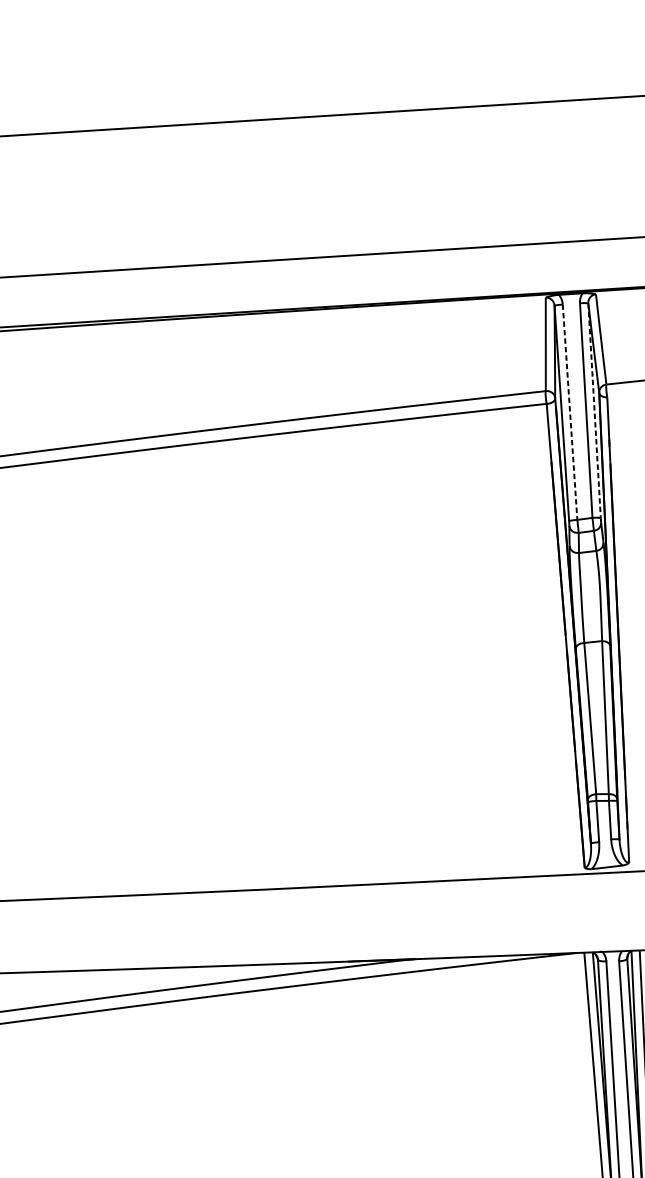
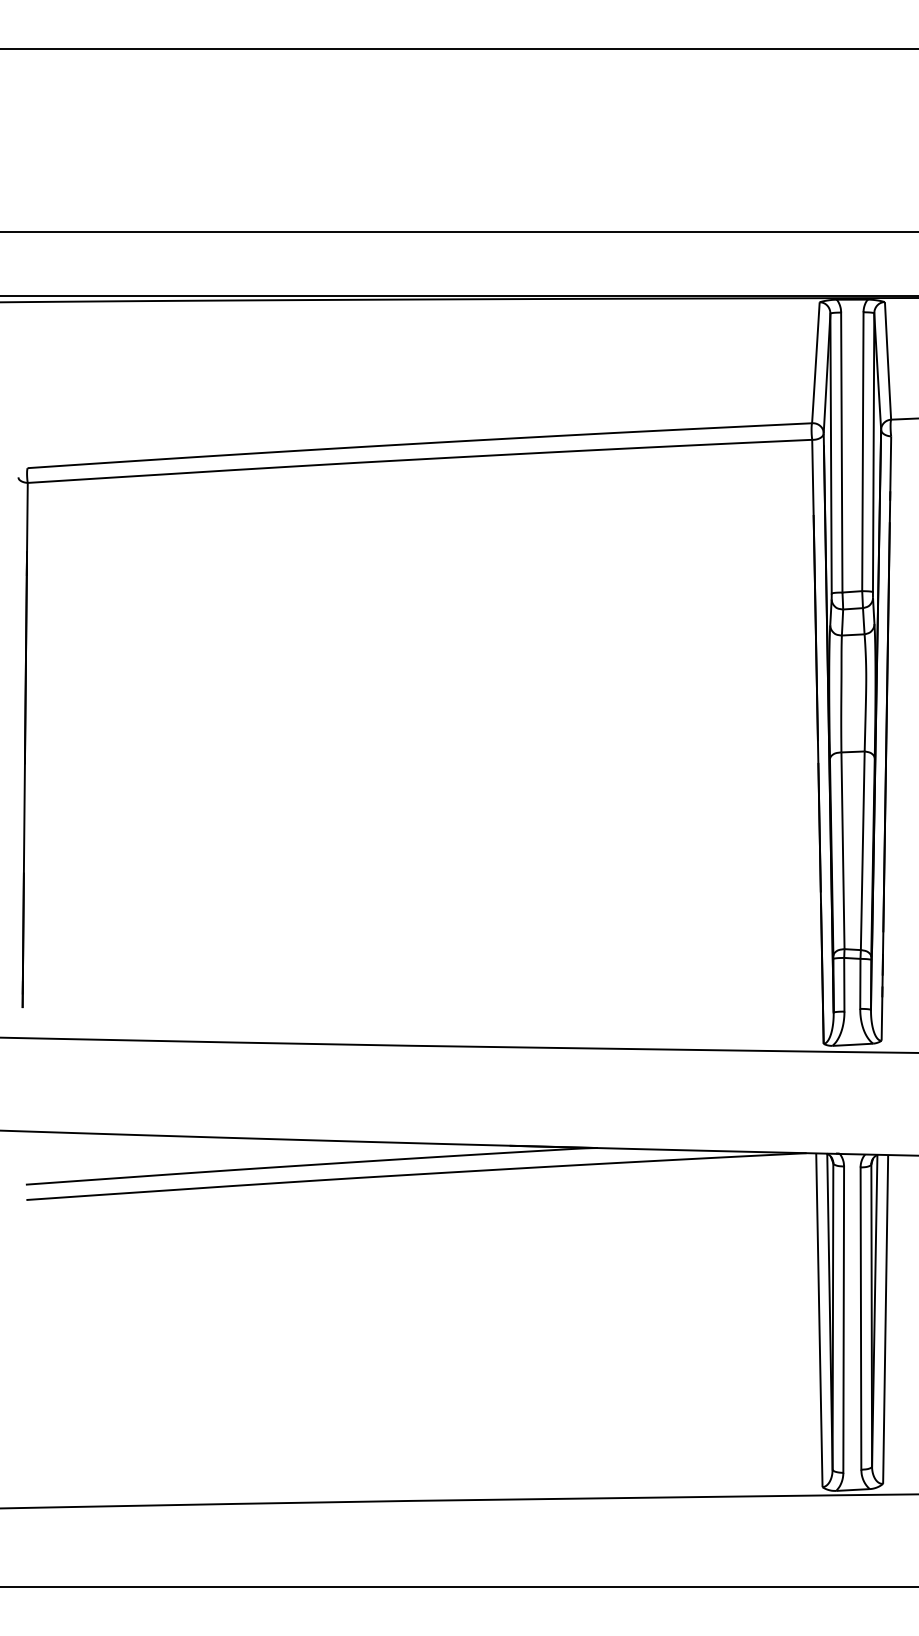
line: (594, 411) -> (873, 453), dashed -> solid
line: (569, 412) -> (841, 452), dashed -> solid

